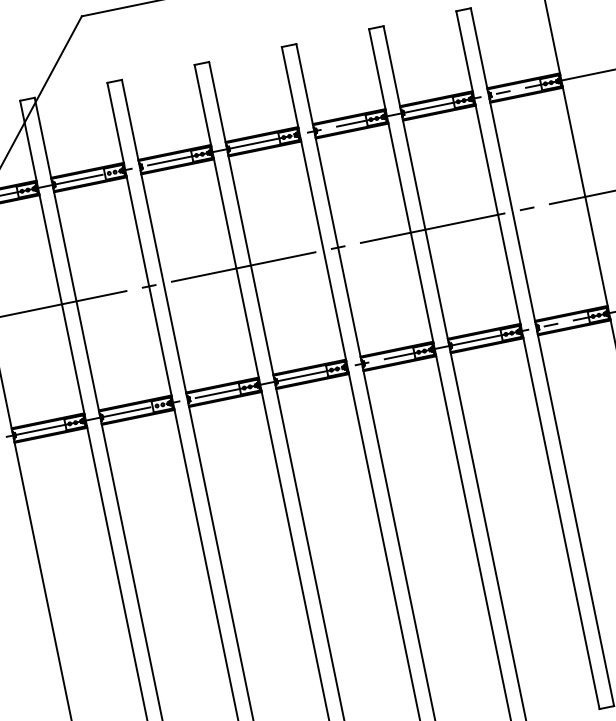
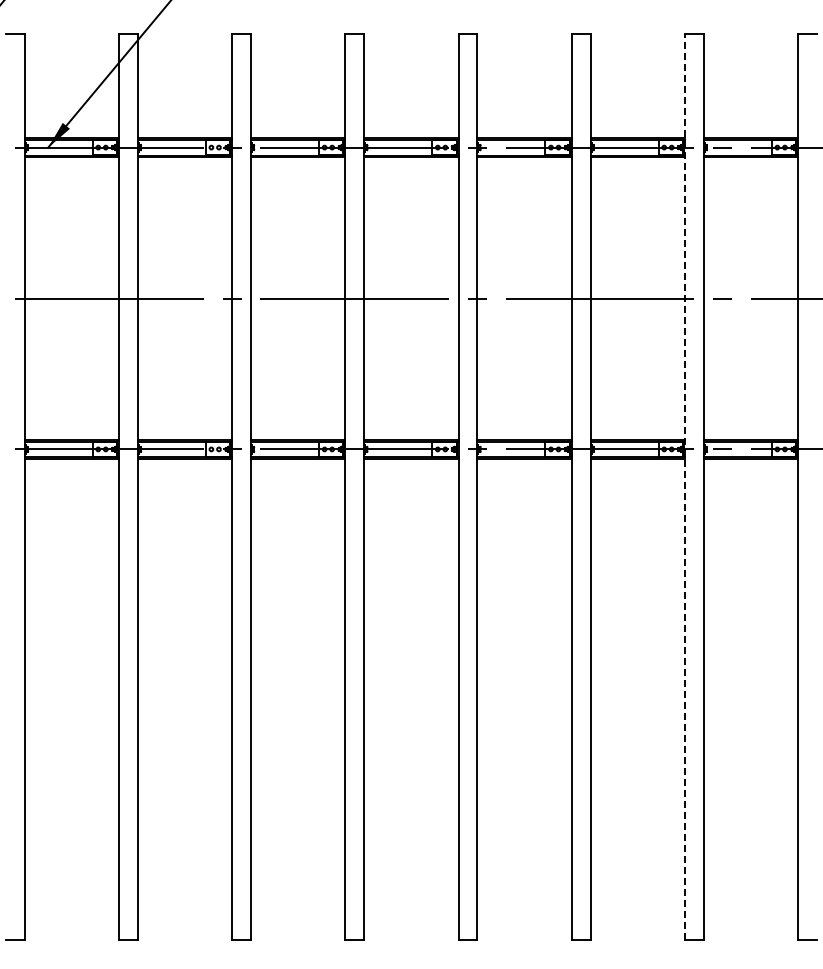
line: (527, 360) -> (684, 487), solid -> dashed

